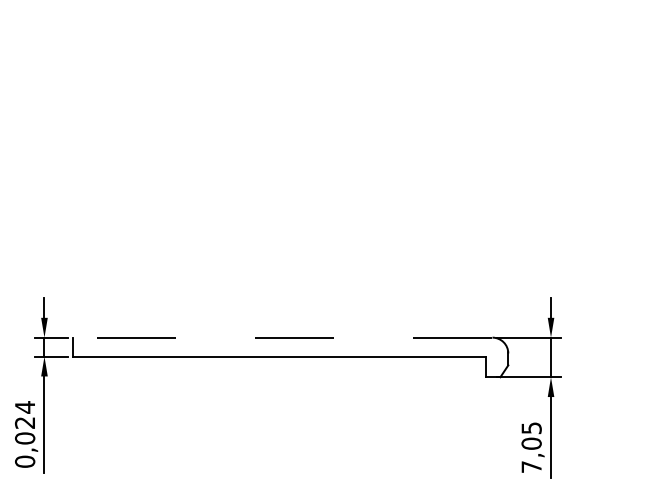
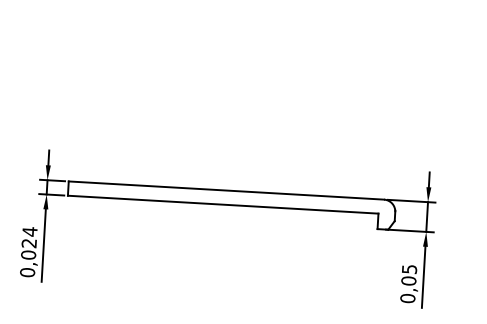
line: (282, 337) -> (226, 190), dashed -> solid
text: (531, 467) -> (407, 298), 7,05 -> 0,05

